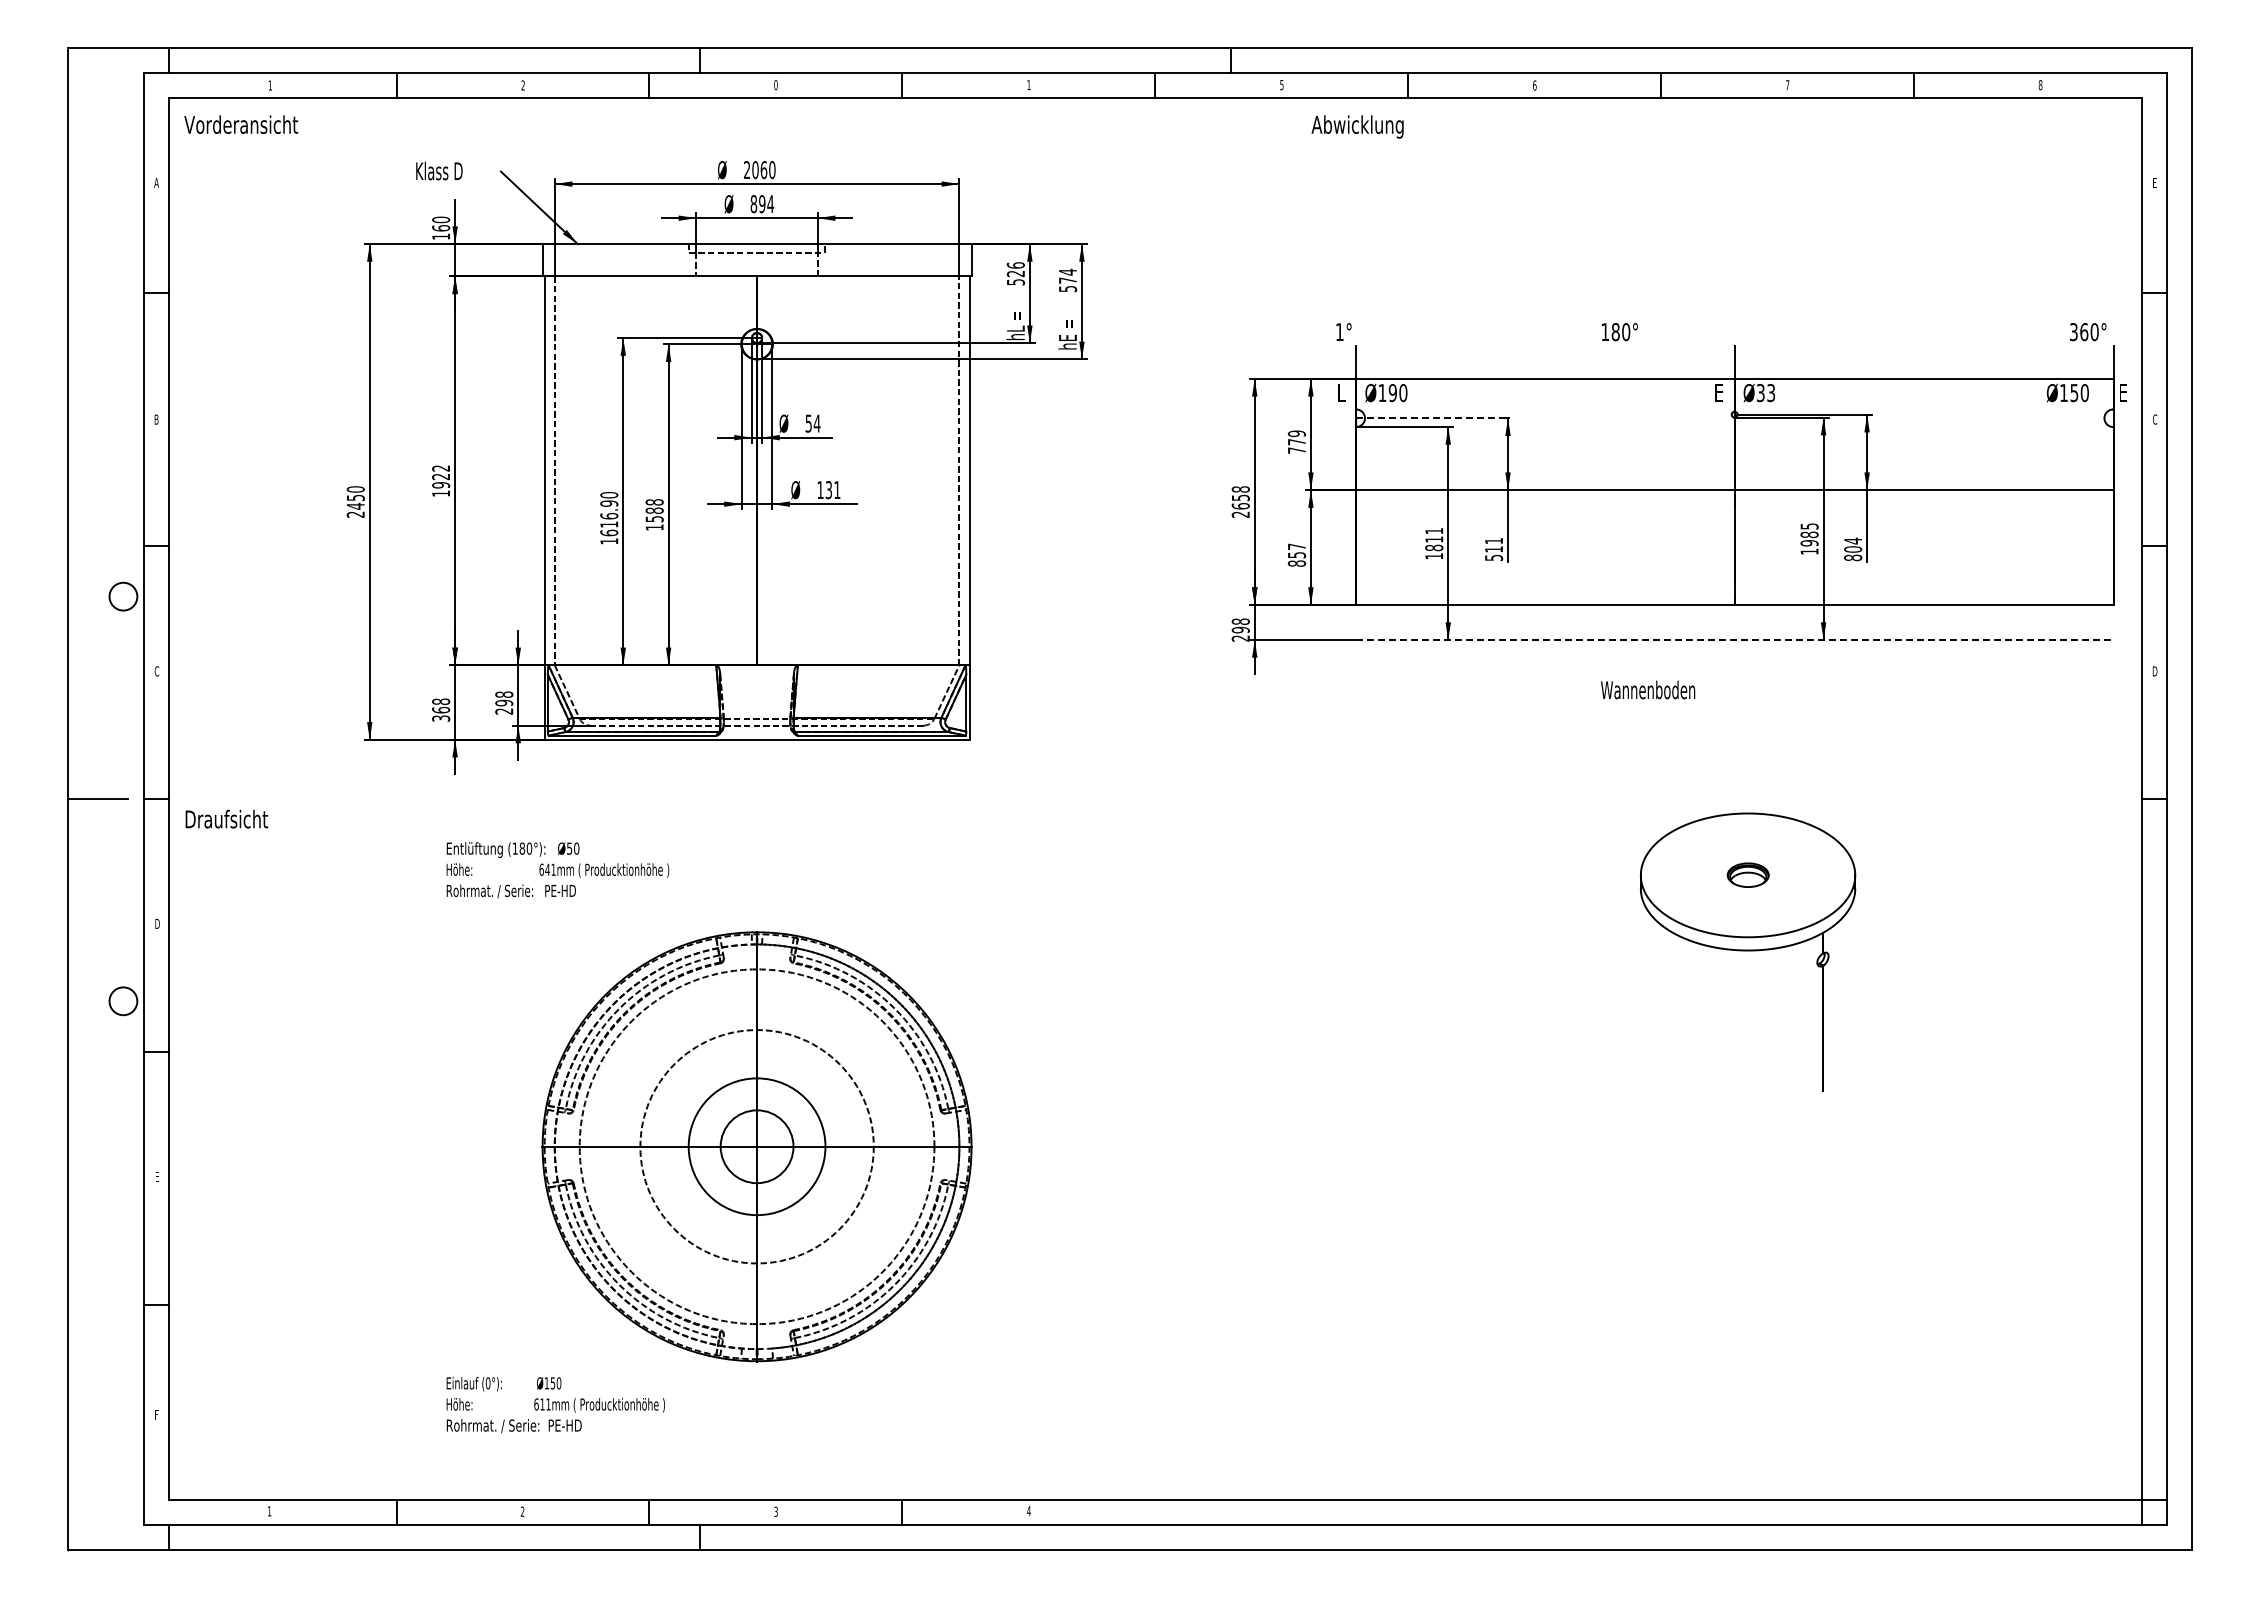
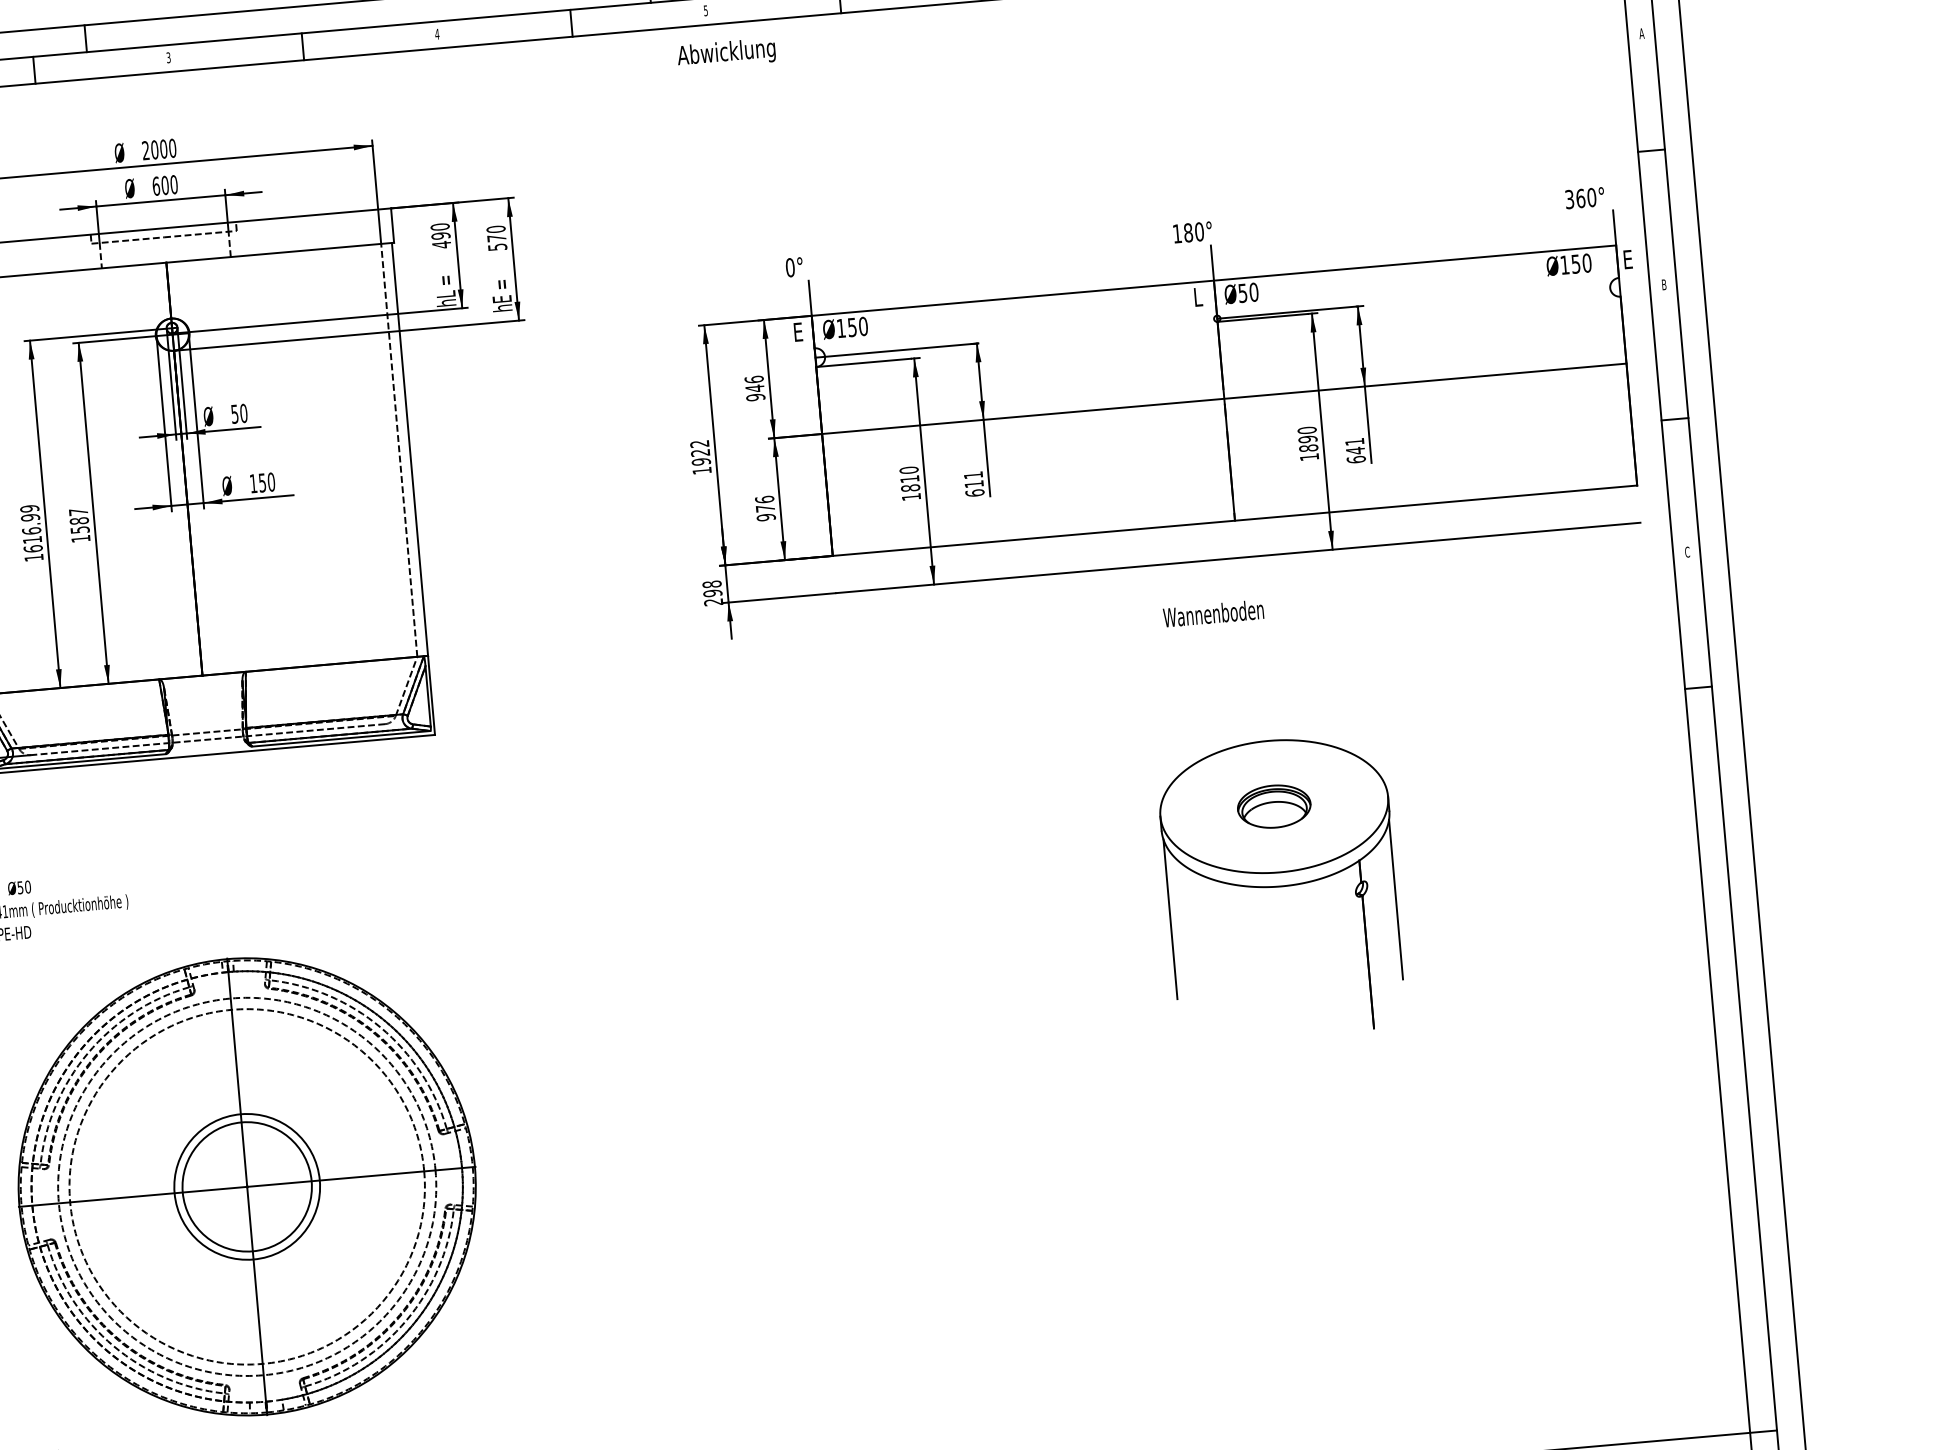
text: (775, 85) -> (168, 58), 0 -> 3
text: (1028, 85) -> (436, 34), 1 -> 4
text: (1357, 126) -> (726, 53), moved
text: (763, 169) -> (163, 148), 2060 -> 2000
text: (2154, 182) -> (1641, 33), E -> A
text: (762, 204) -> (165, 185), 894 -> 600
text: (1067, 271) -> (495, 228), 574 -> 570
text: (1015, 273) -> (440, 235), 526 -> 490
text: (1339, 332) -> (790, 268), 1° -> 0°
text: (1619, 332) -> (1192, 232), moved
text: (1342, 388) -> (798, 327), L -> E
text: (1719, 388) -> (1198, 292), E -> L
text: (1392, 392) -> (851, 326), Ø190 -> Ø150
text: (1766, 392) -> (1248, 292), Ø33 -> Ø50
line: (1432, 418) -> (896, 350), dashed -> solid
text: (2155, 419) -> (1664, 284), C -> B
text: (816, 423) -> (243, 413), 54 -> 50
text: (1296, 441) -> (754, 387), 779 -> 946
text: (833, 490) -> (267, 482), 131 -> 150
text: (609, 495) -> (30, 509), 1616.90 -> 1616.99
text: (1240, 501) -> (700, 456), 2658 -> 1922
text: (654, 502) -> (78, 512), 1588 -> 1587
text: (1434, 530) -> (909, 469), 1811 -> 1810
text: (1809, 534) -> (1307, 438), 1985 -> 1890
text: (1853, 549) -> (1355, 450), 804 -> 641
text: (1296, 554) -> (764, 507), 857 -> 976
text: (1494, 557) -> (975, 492), 511 -> 611
line: (1734, 640) -> (1238, 558), dashed -> solid
text: (2154, 671) -> (1686, 552), D -> C
text: (1648, 689) -> (1213, 613), moved
part: (1748, 874) -> (1274, 805), size x1.67
line: (1641, 972) -> (1170, 919), added
line: (1854, 972) -> (1396, 899), added
circle: (756, 1146) -> (246, 1186), size x1.43
circle: (756, 1146) -> (246, 1186), size x1.67

